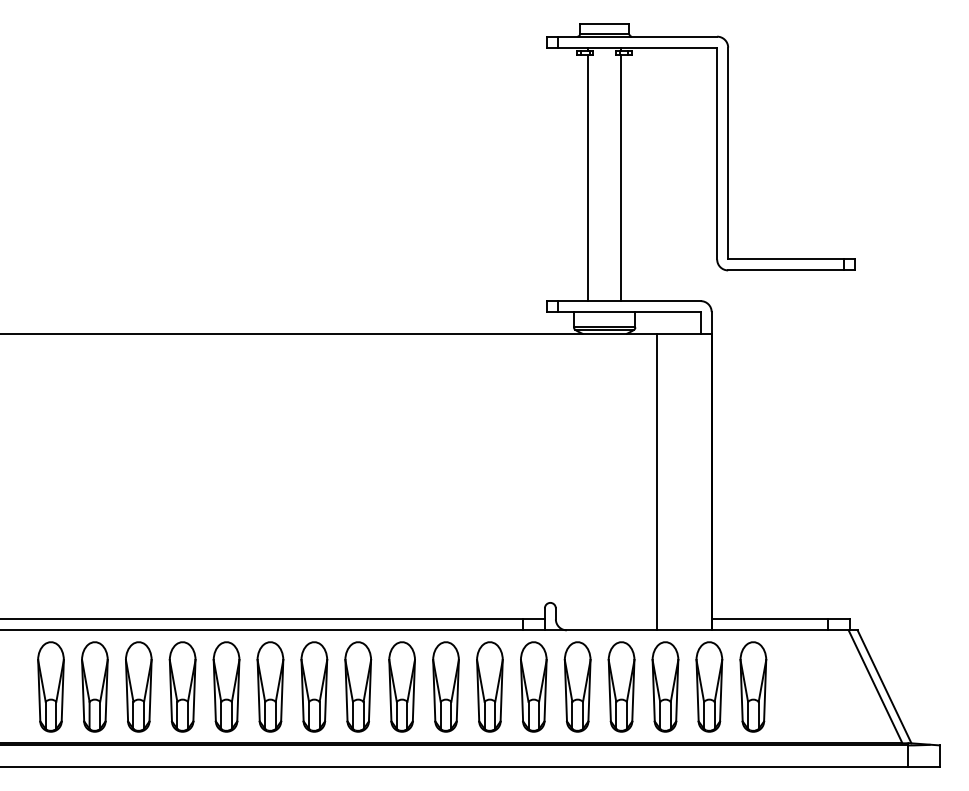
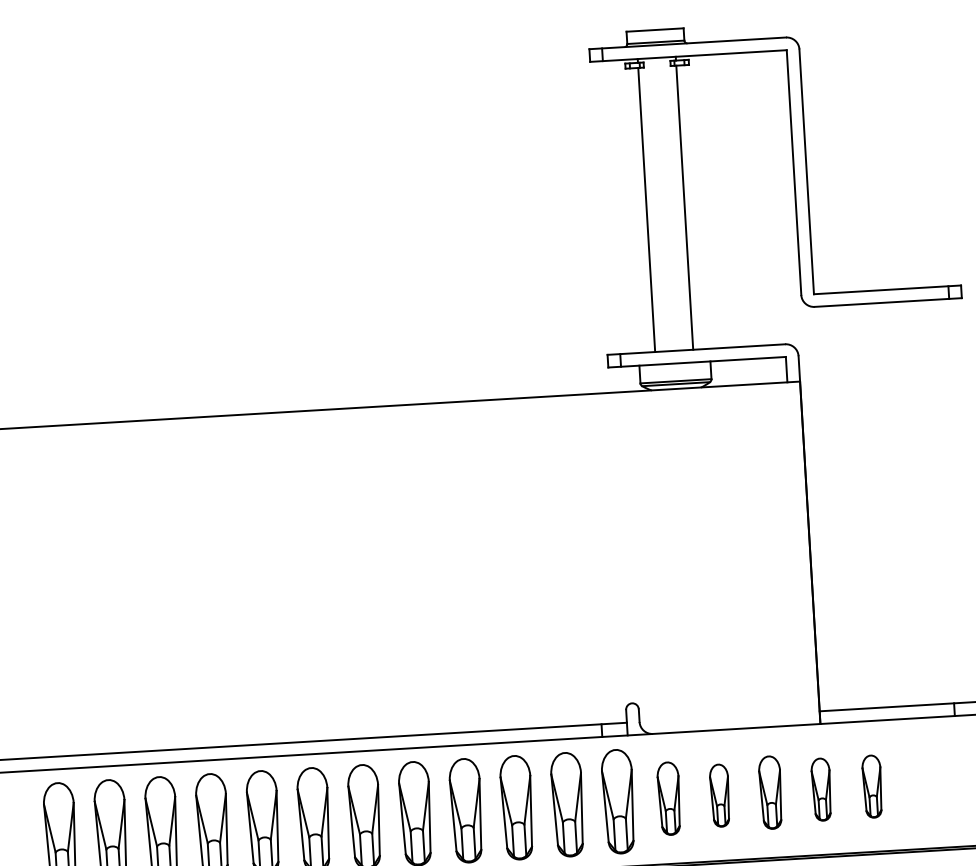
line: (656, 482) -> (746, 556), removed
part: (577, 686) -> (669, 798), size x0.7
part: (621, 686) -> (720, 795), size x0.6
part: (665, 686) -> (770, 792), size x0.7
part: (709, 686) -> (821, 789), size x0.6
part: (753, 686) -> (872, 786), size x0.6

